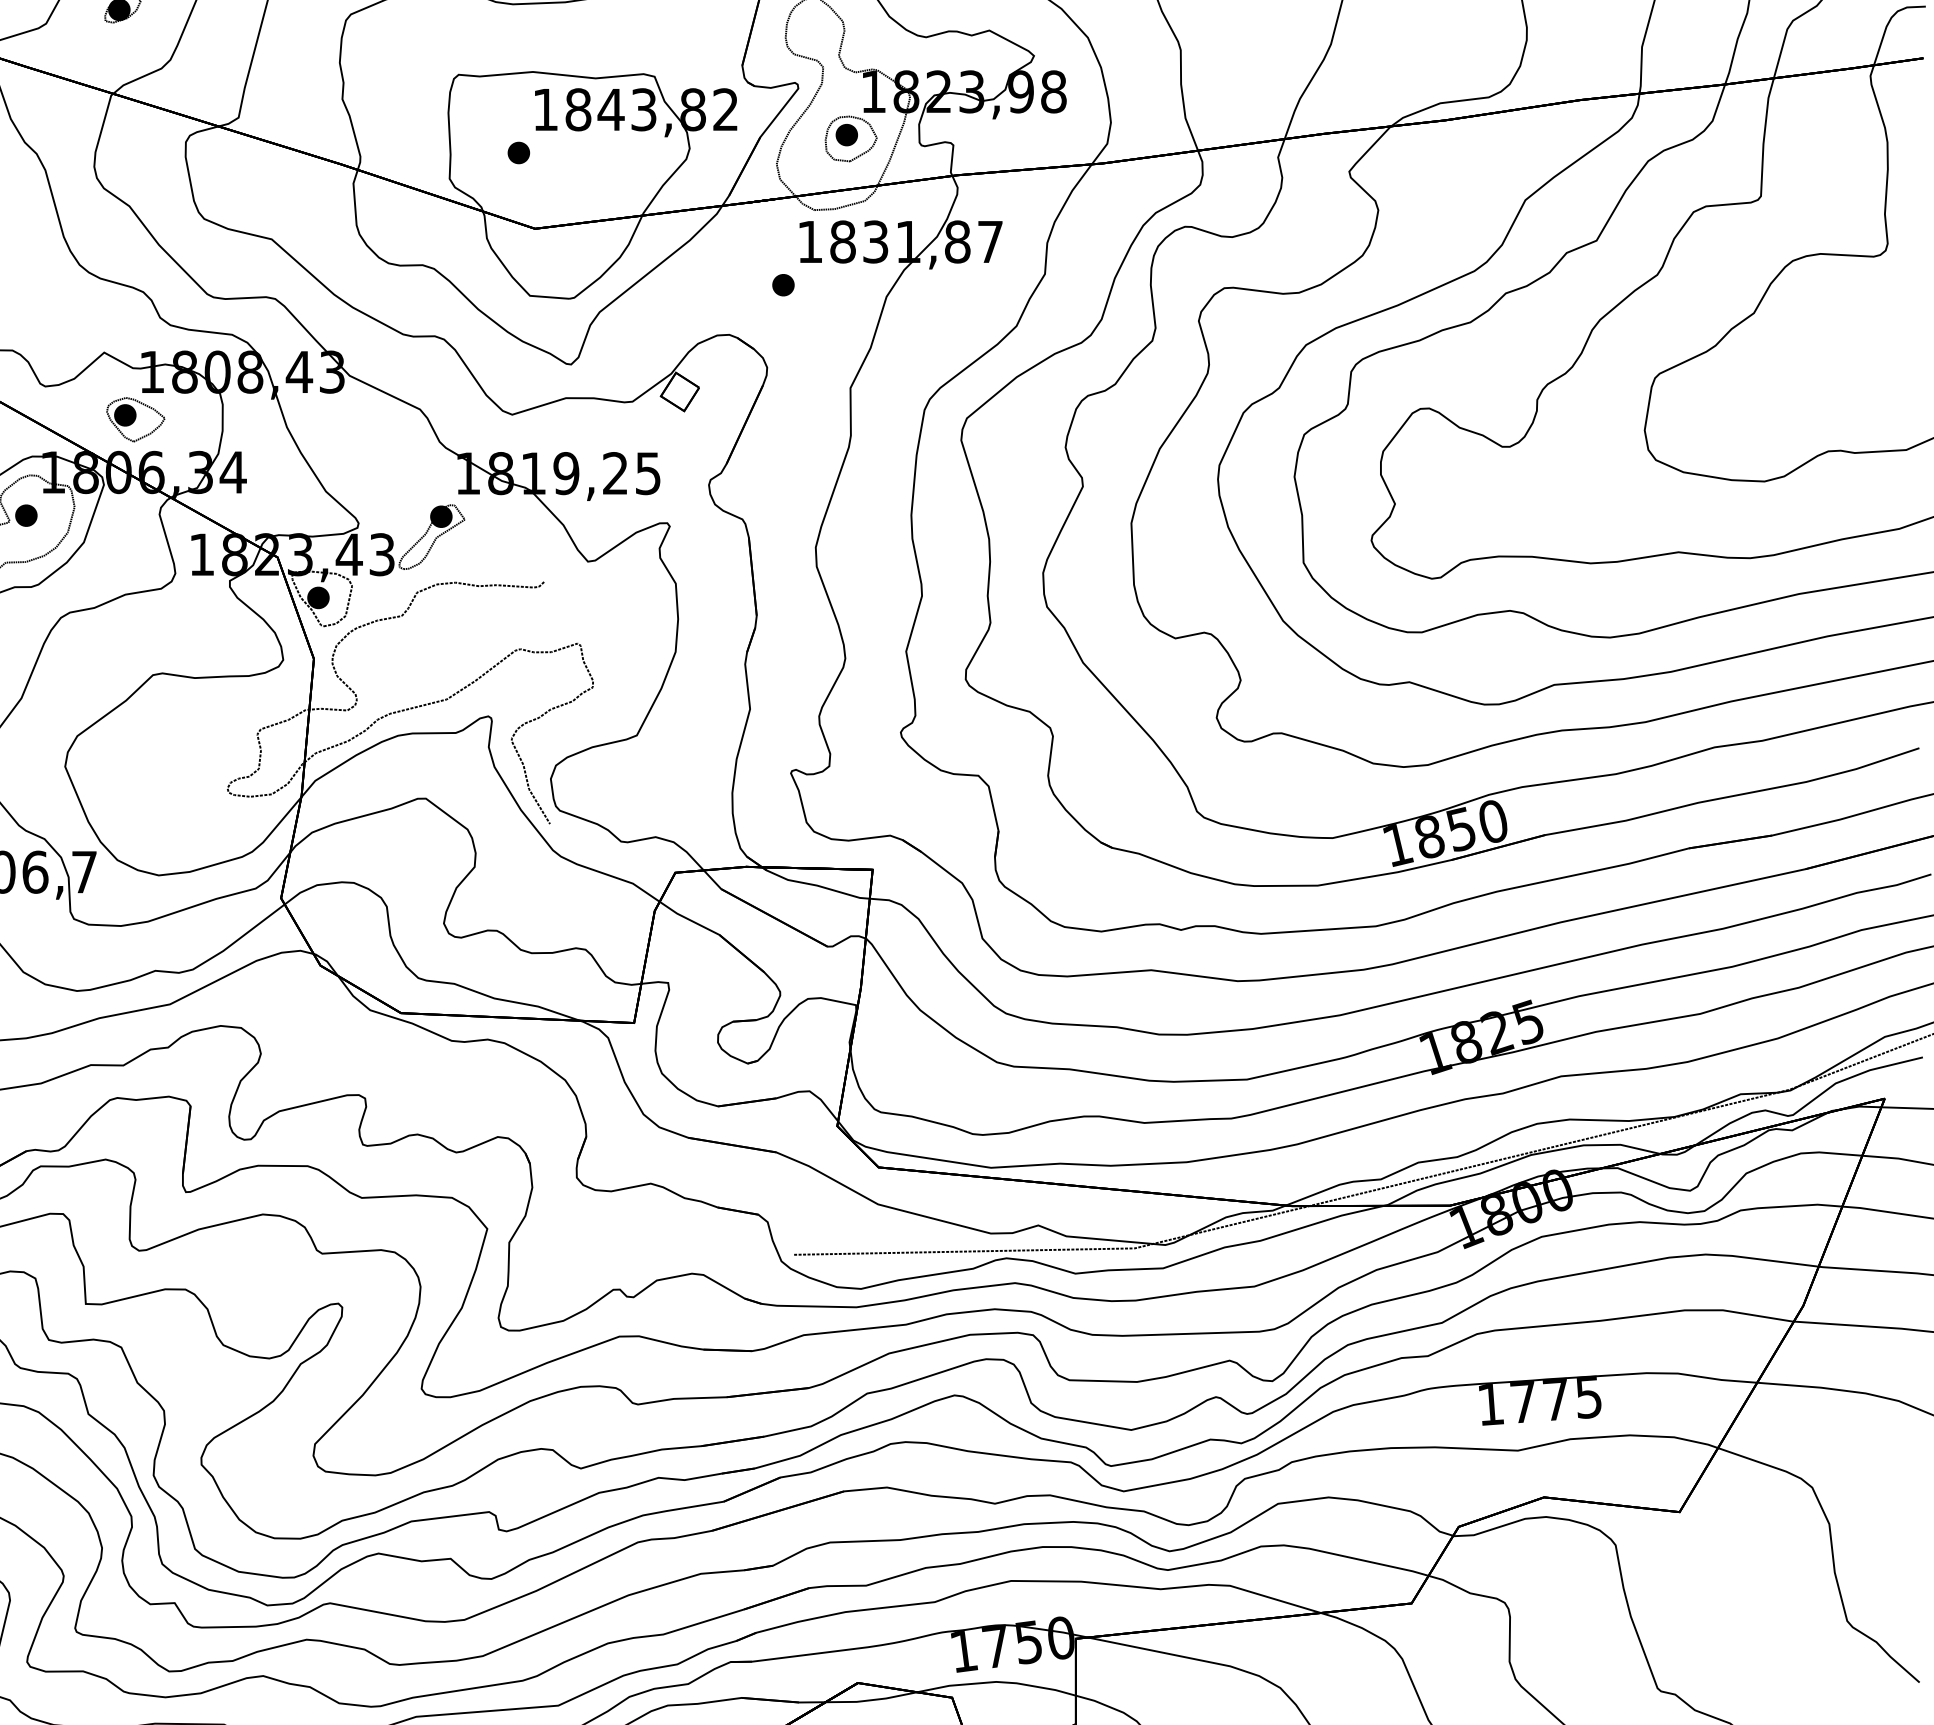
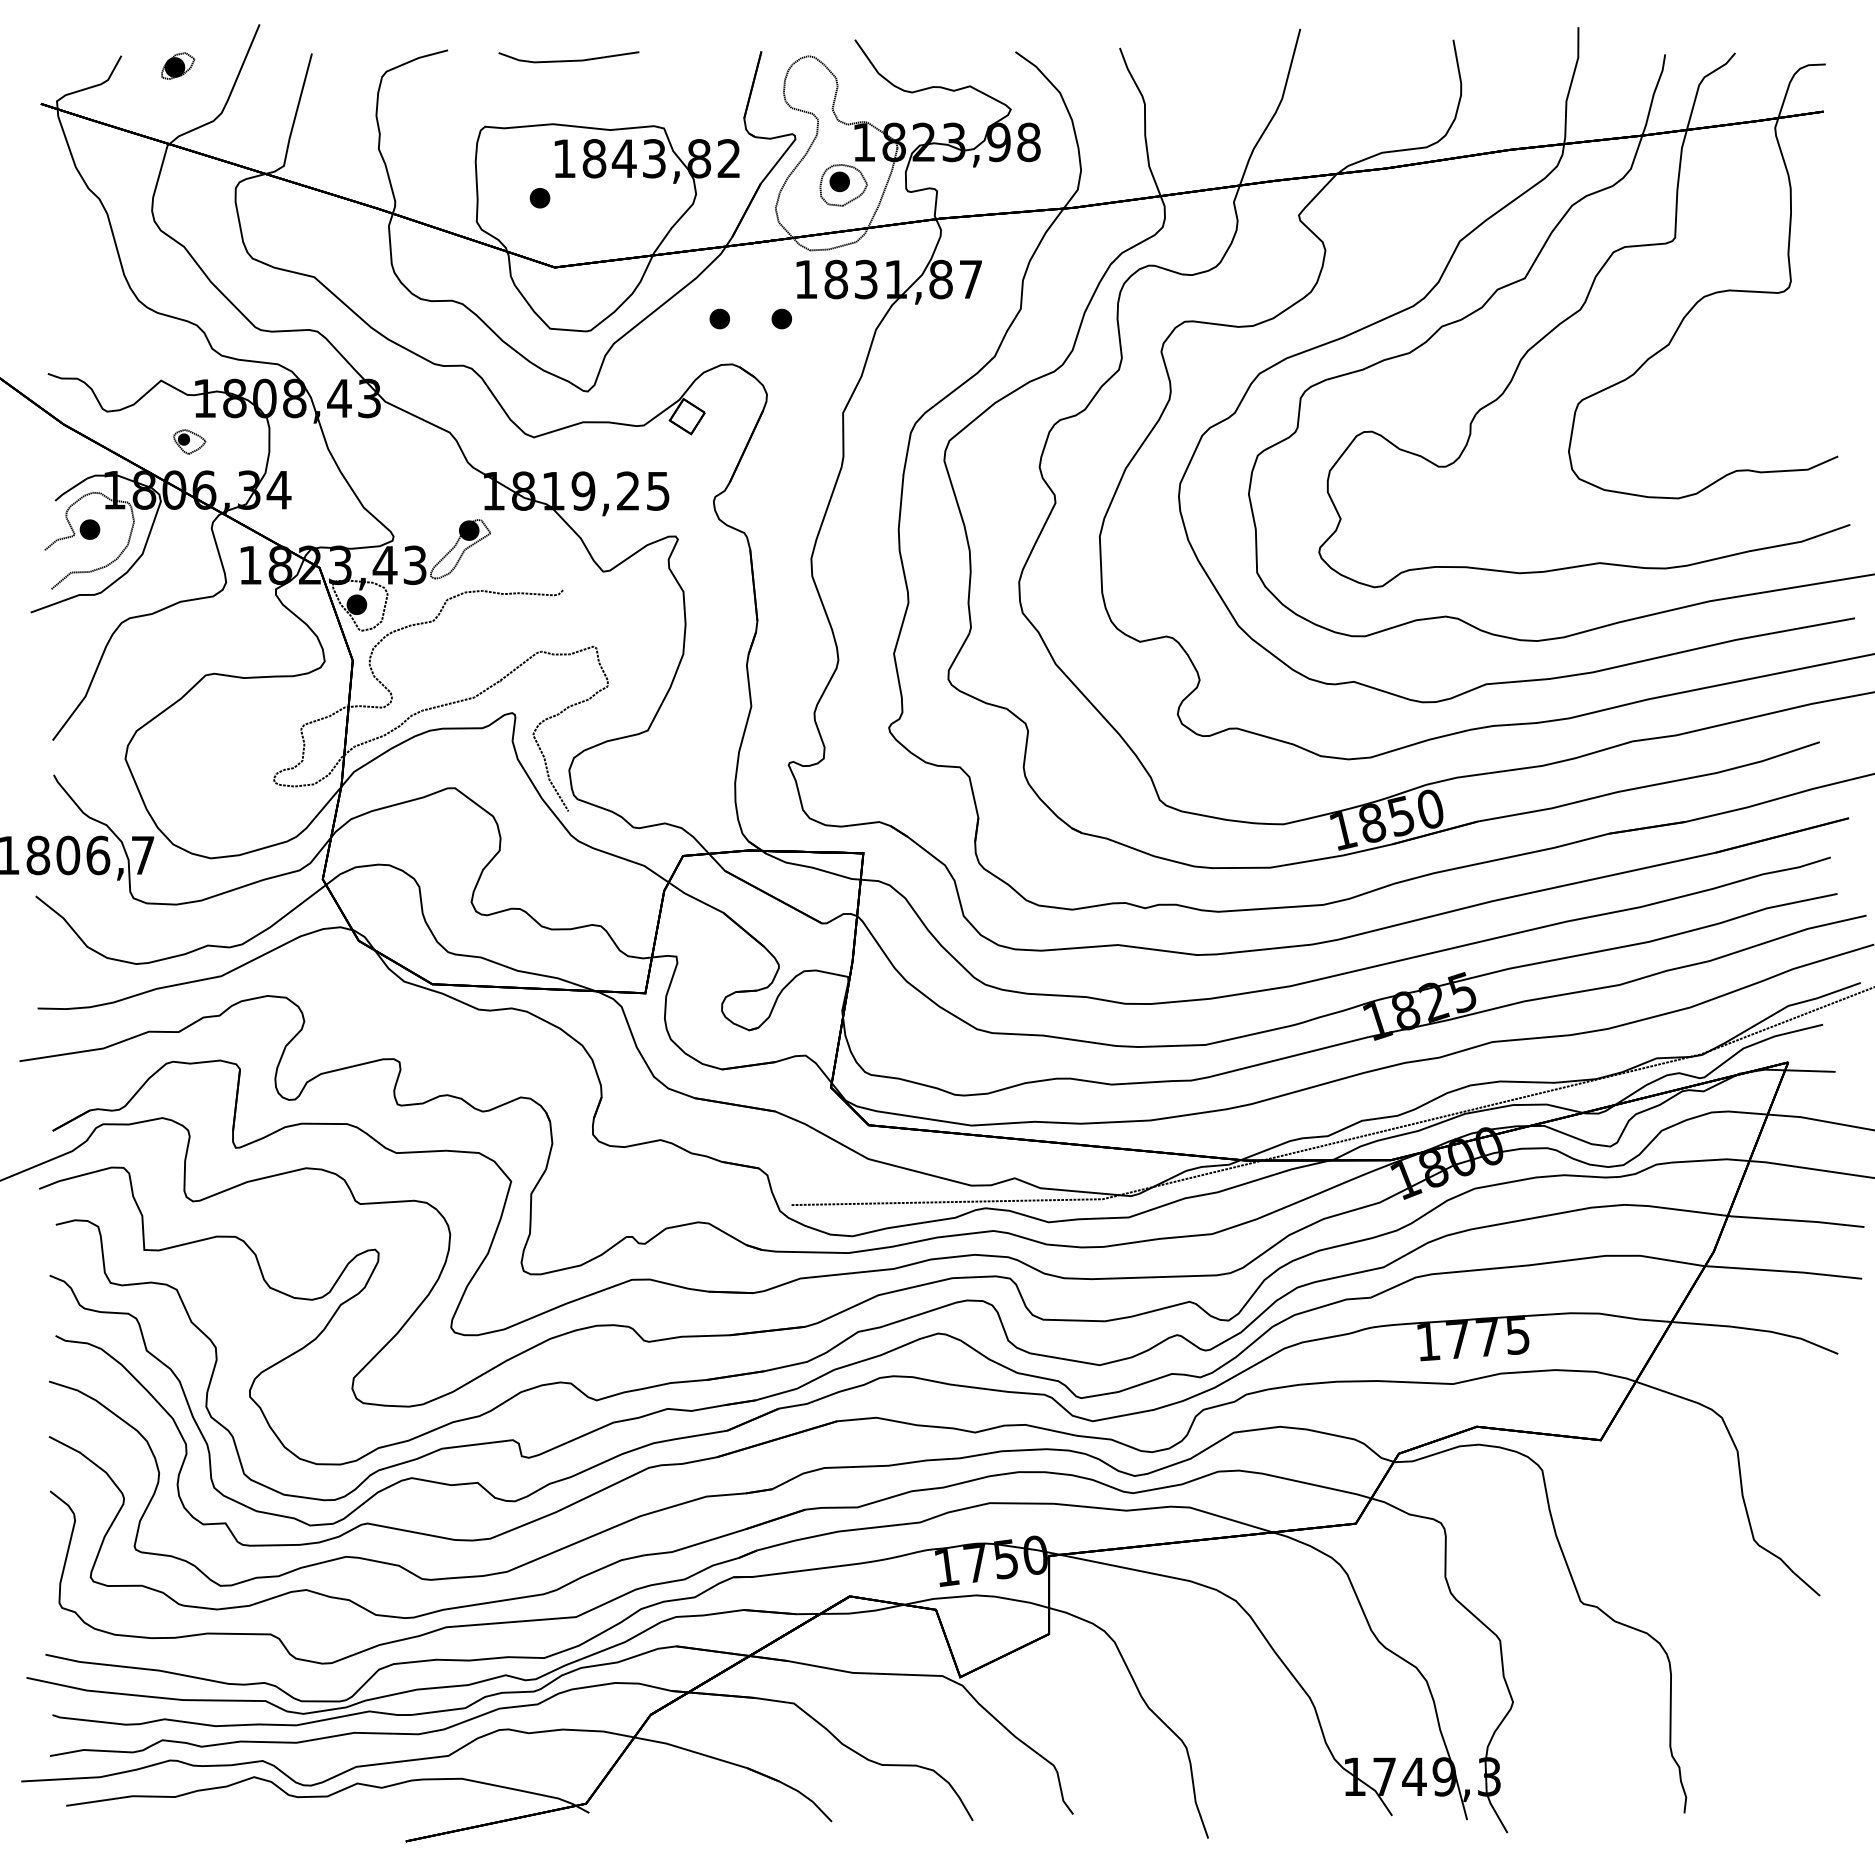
part: (715, 284) -> (719, 318), added
part: (135, 419) -> (189, 441), size x0.6

